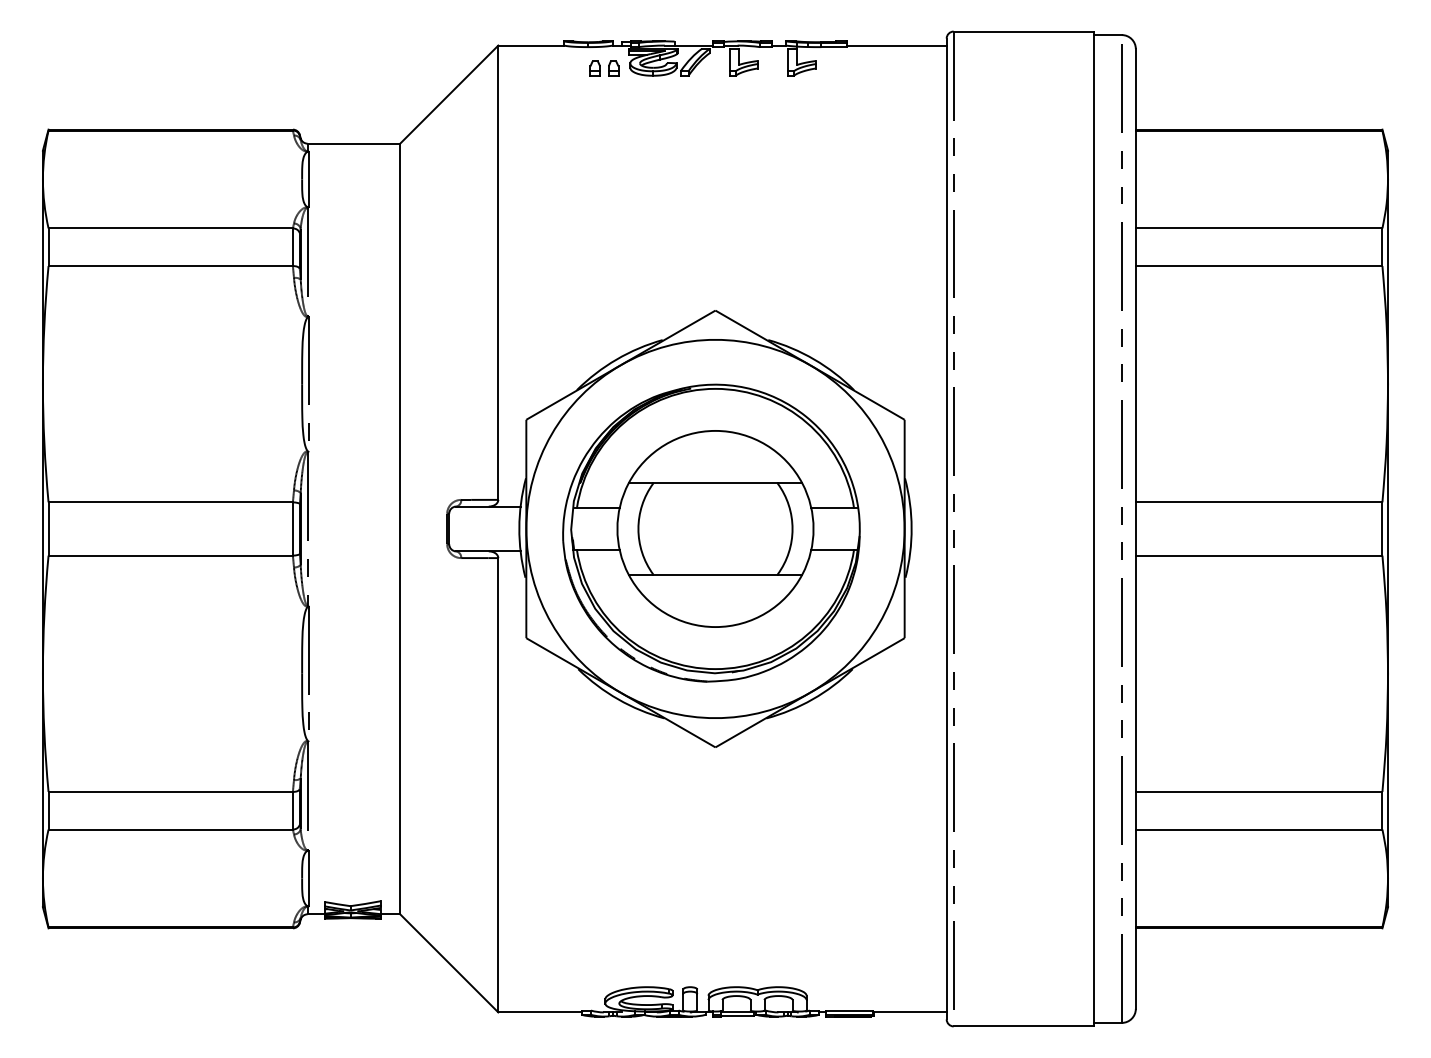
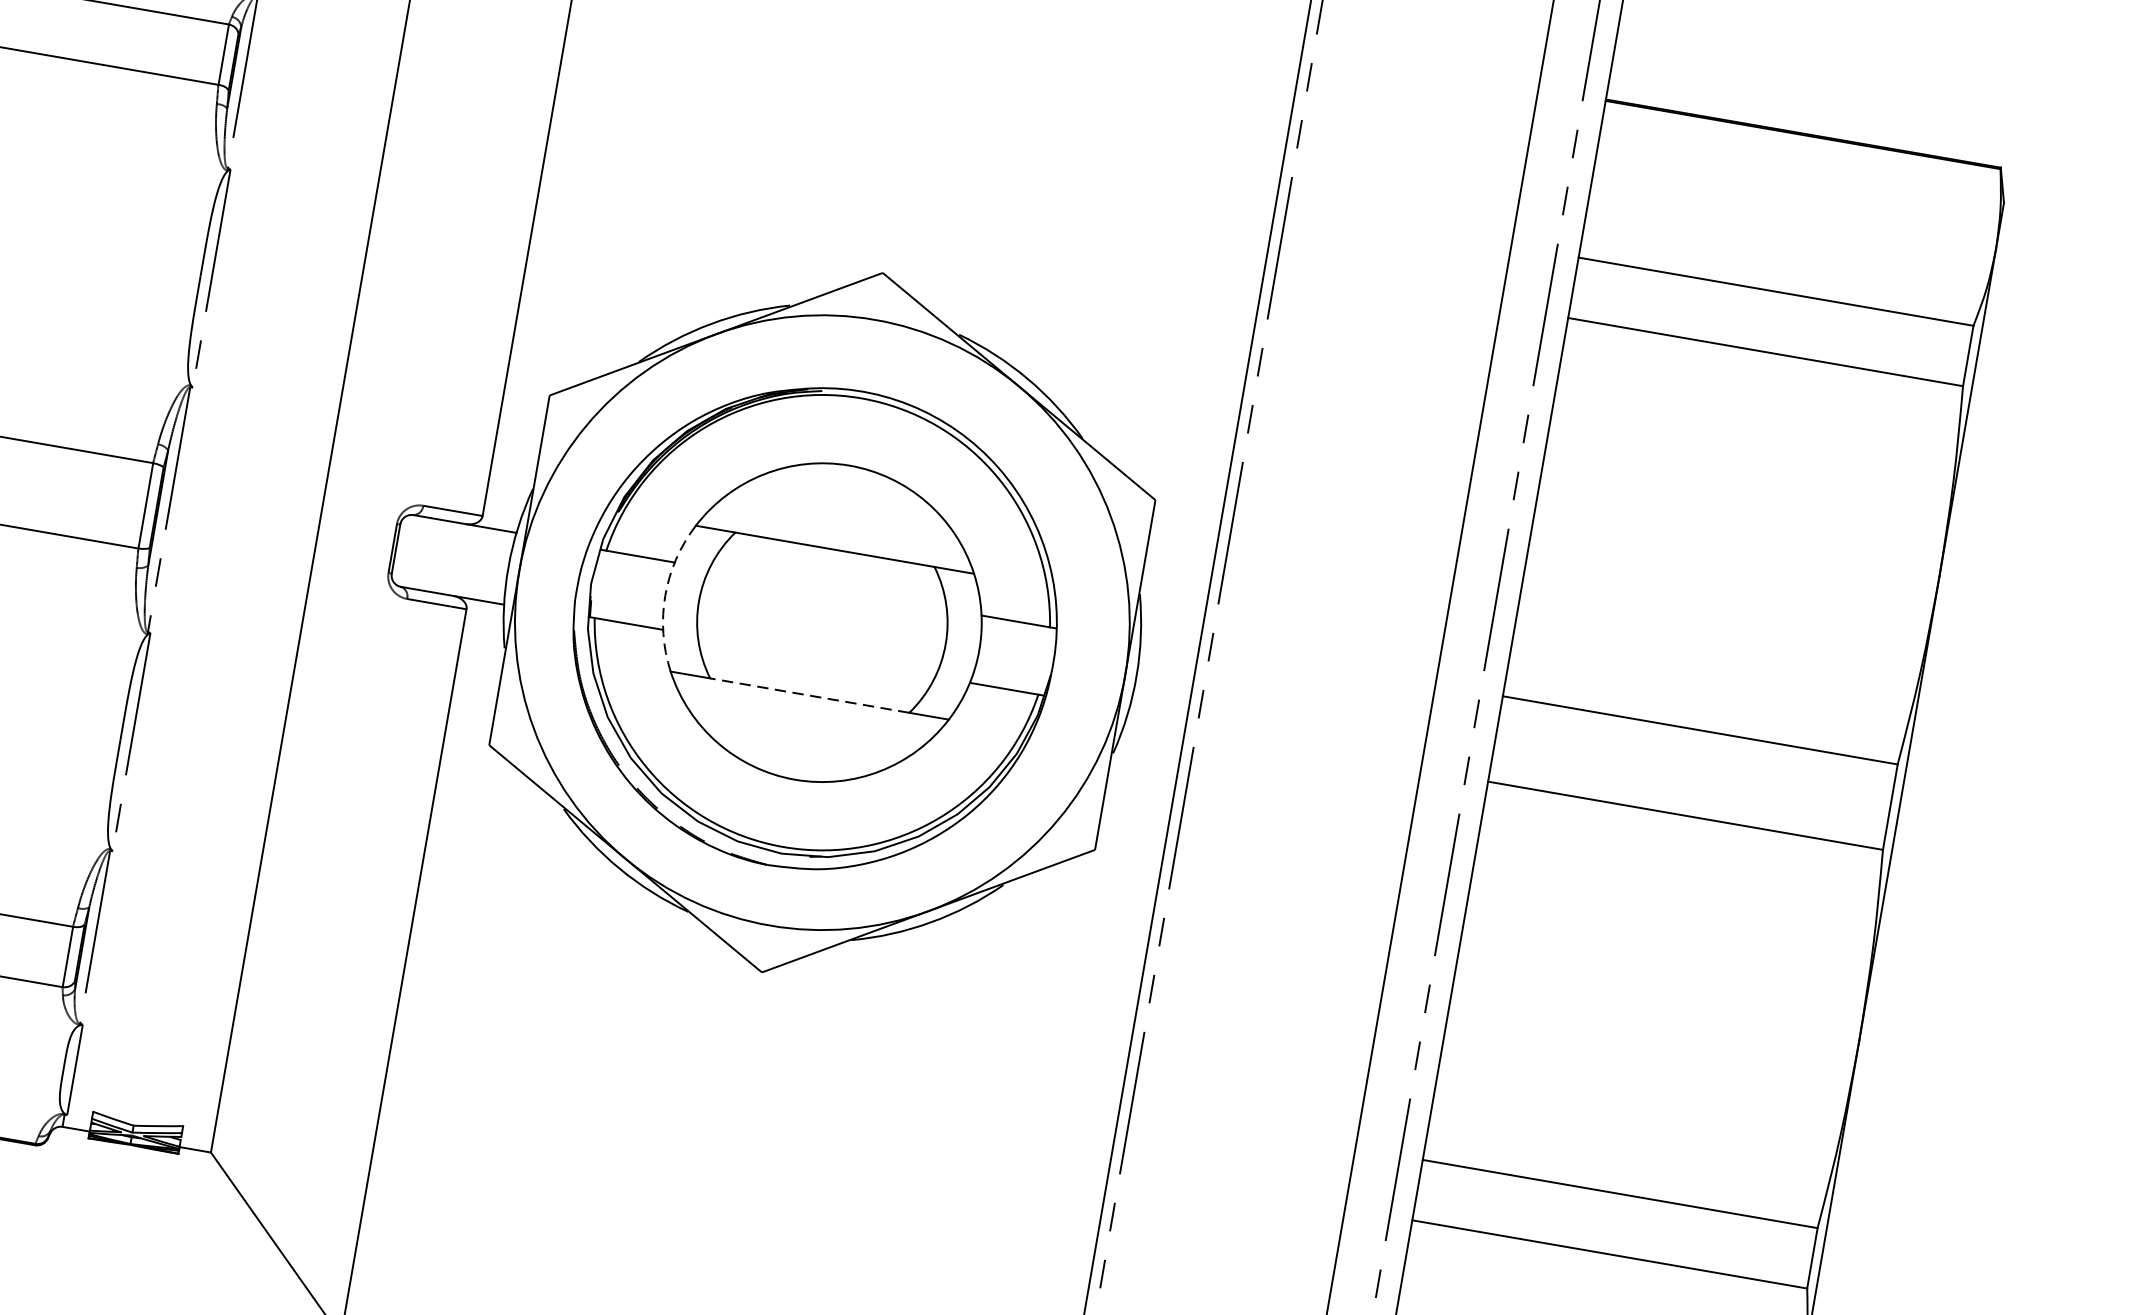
arc: (617, 529) -> (665, 596), solid -> dashed
line: (715, 574) -> (809, 695), solid -> dashed

